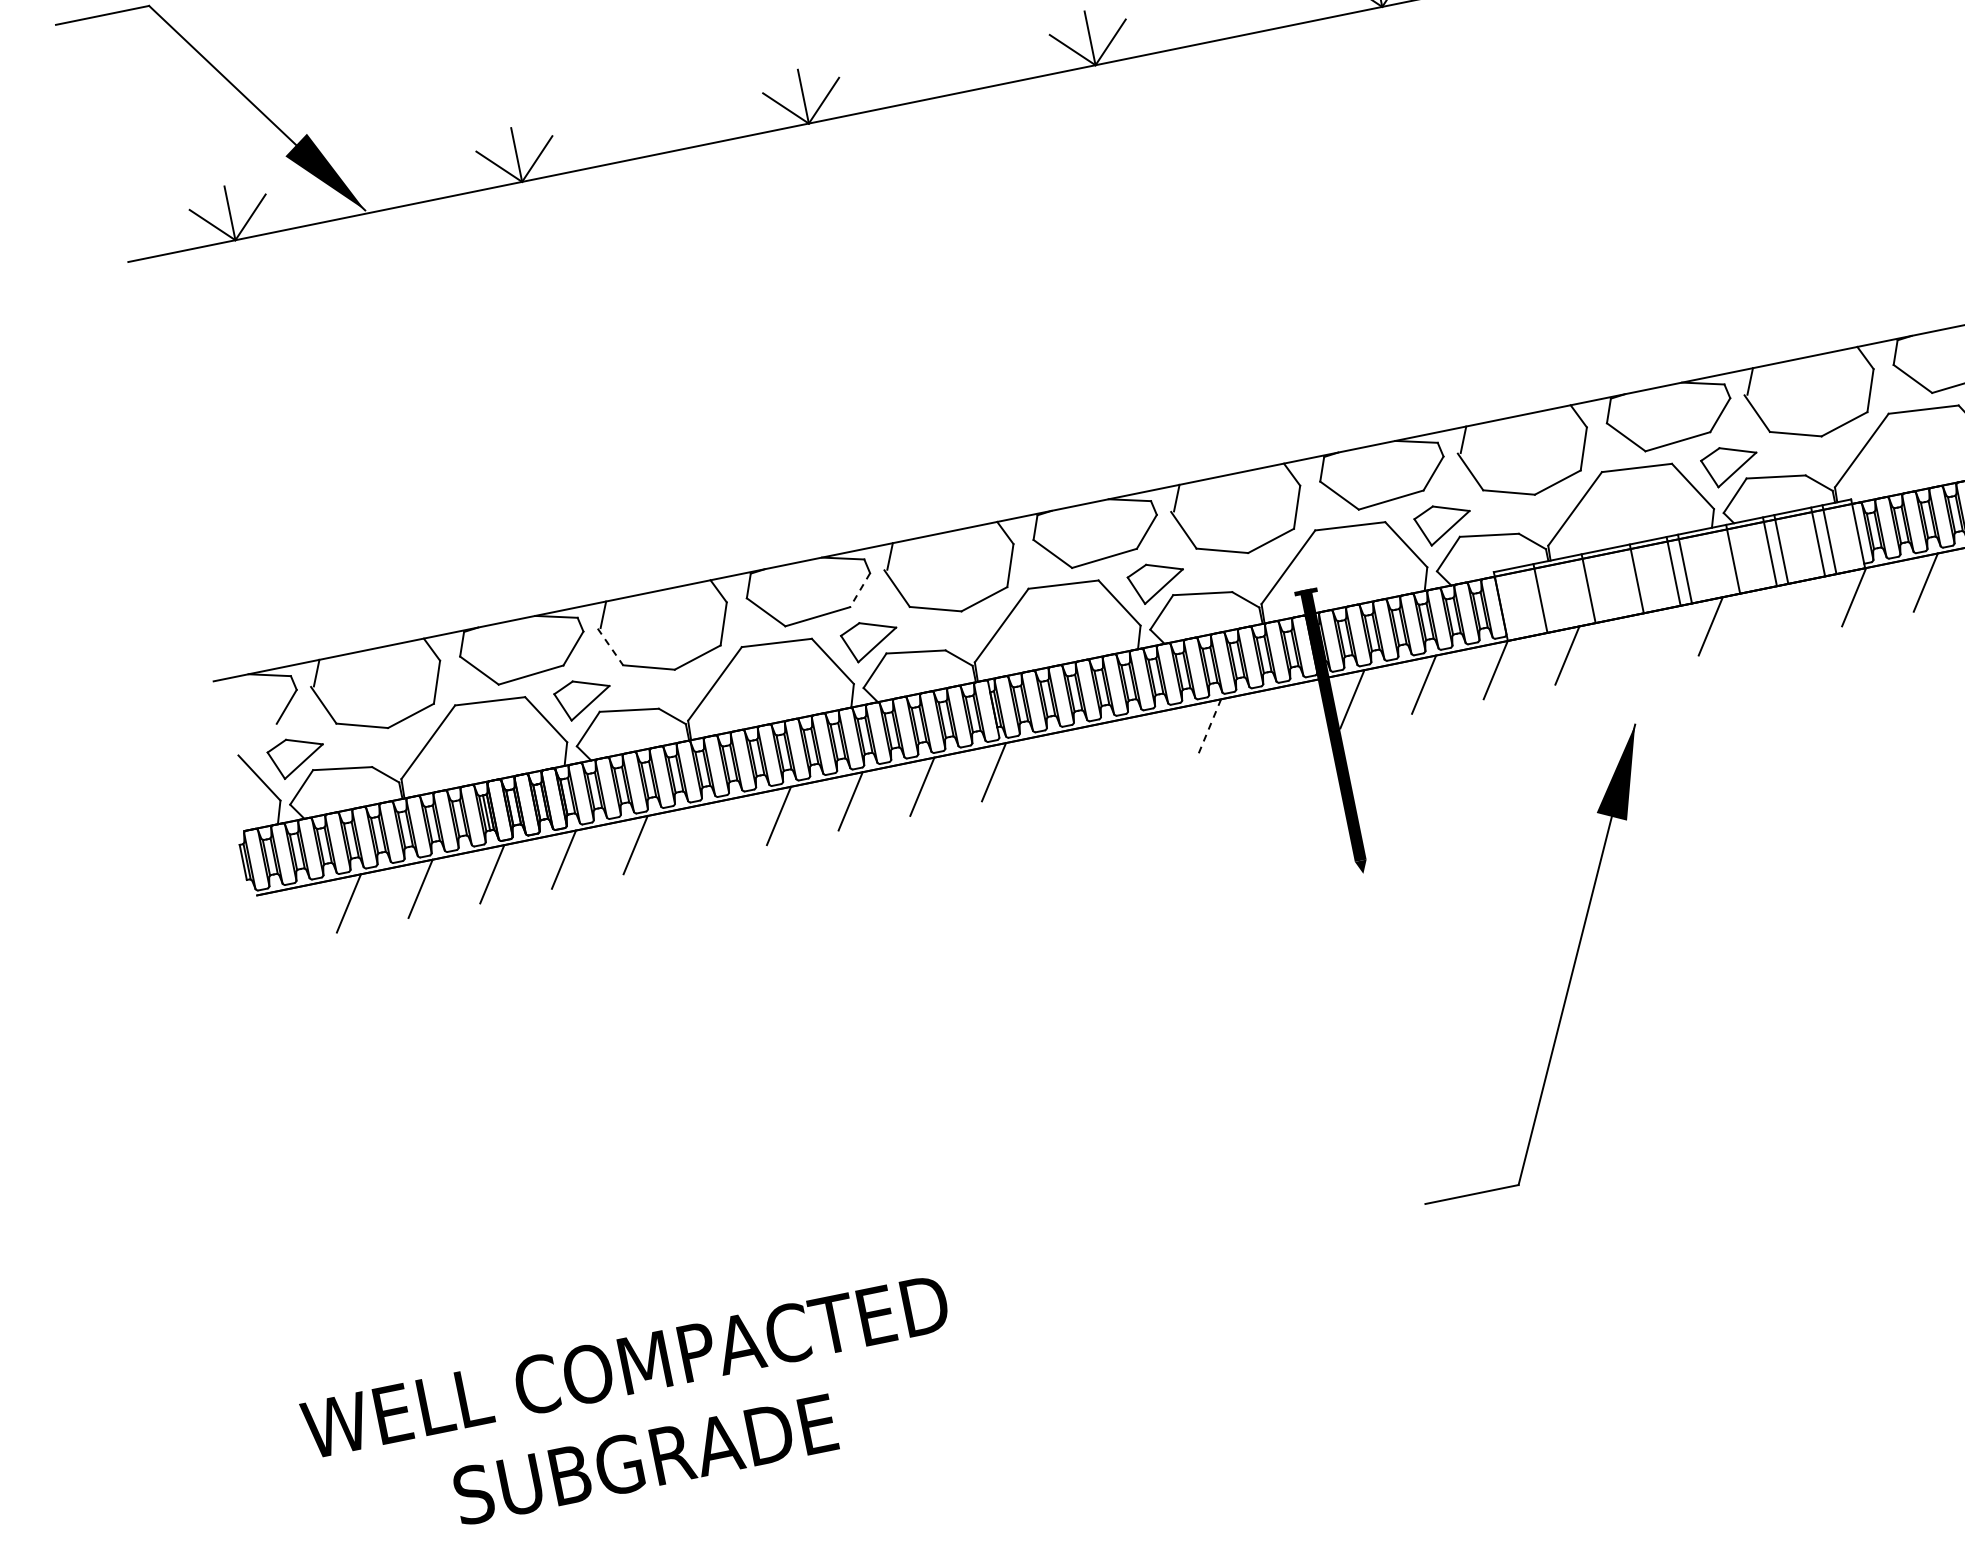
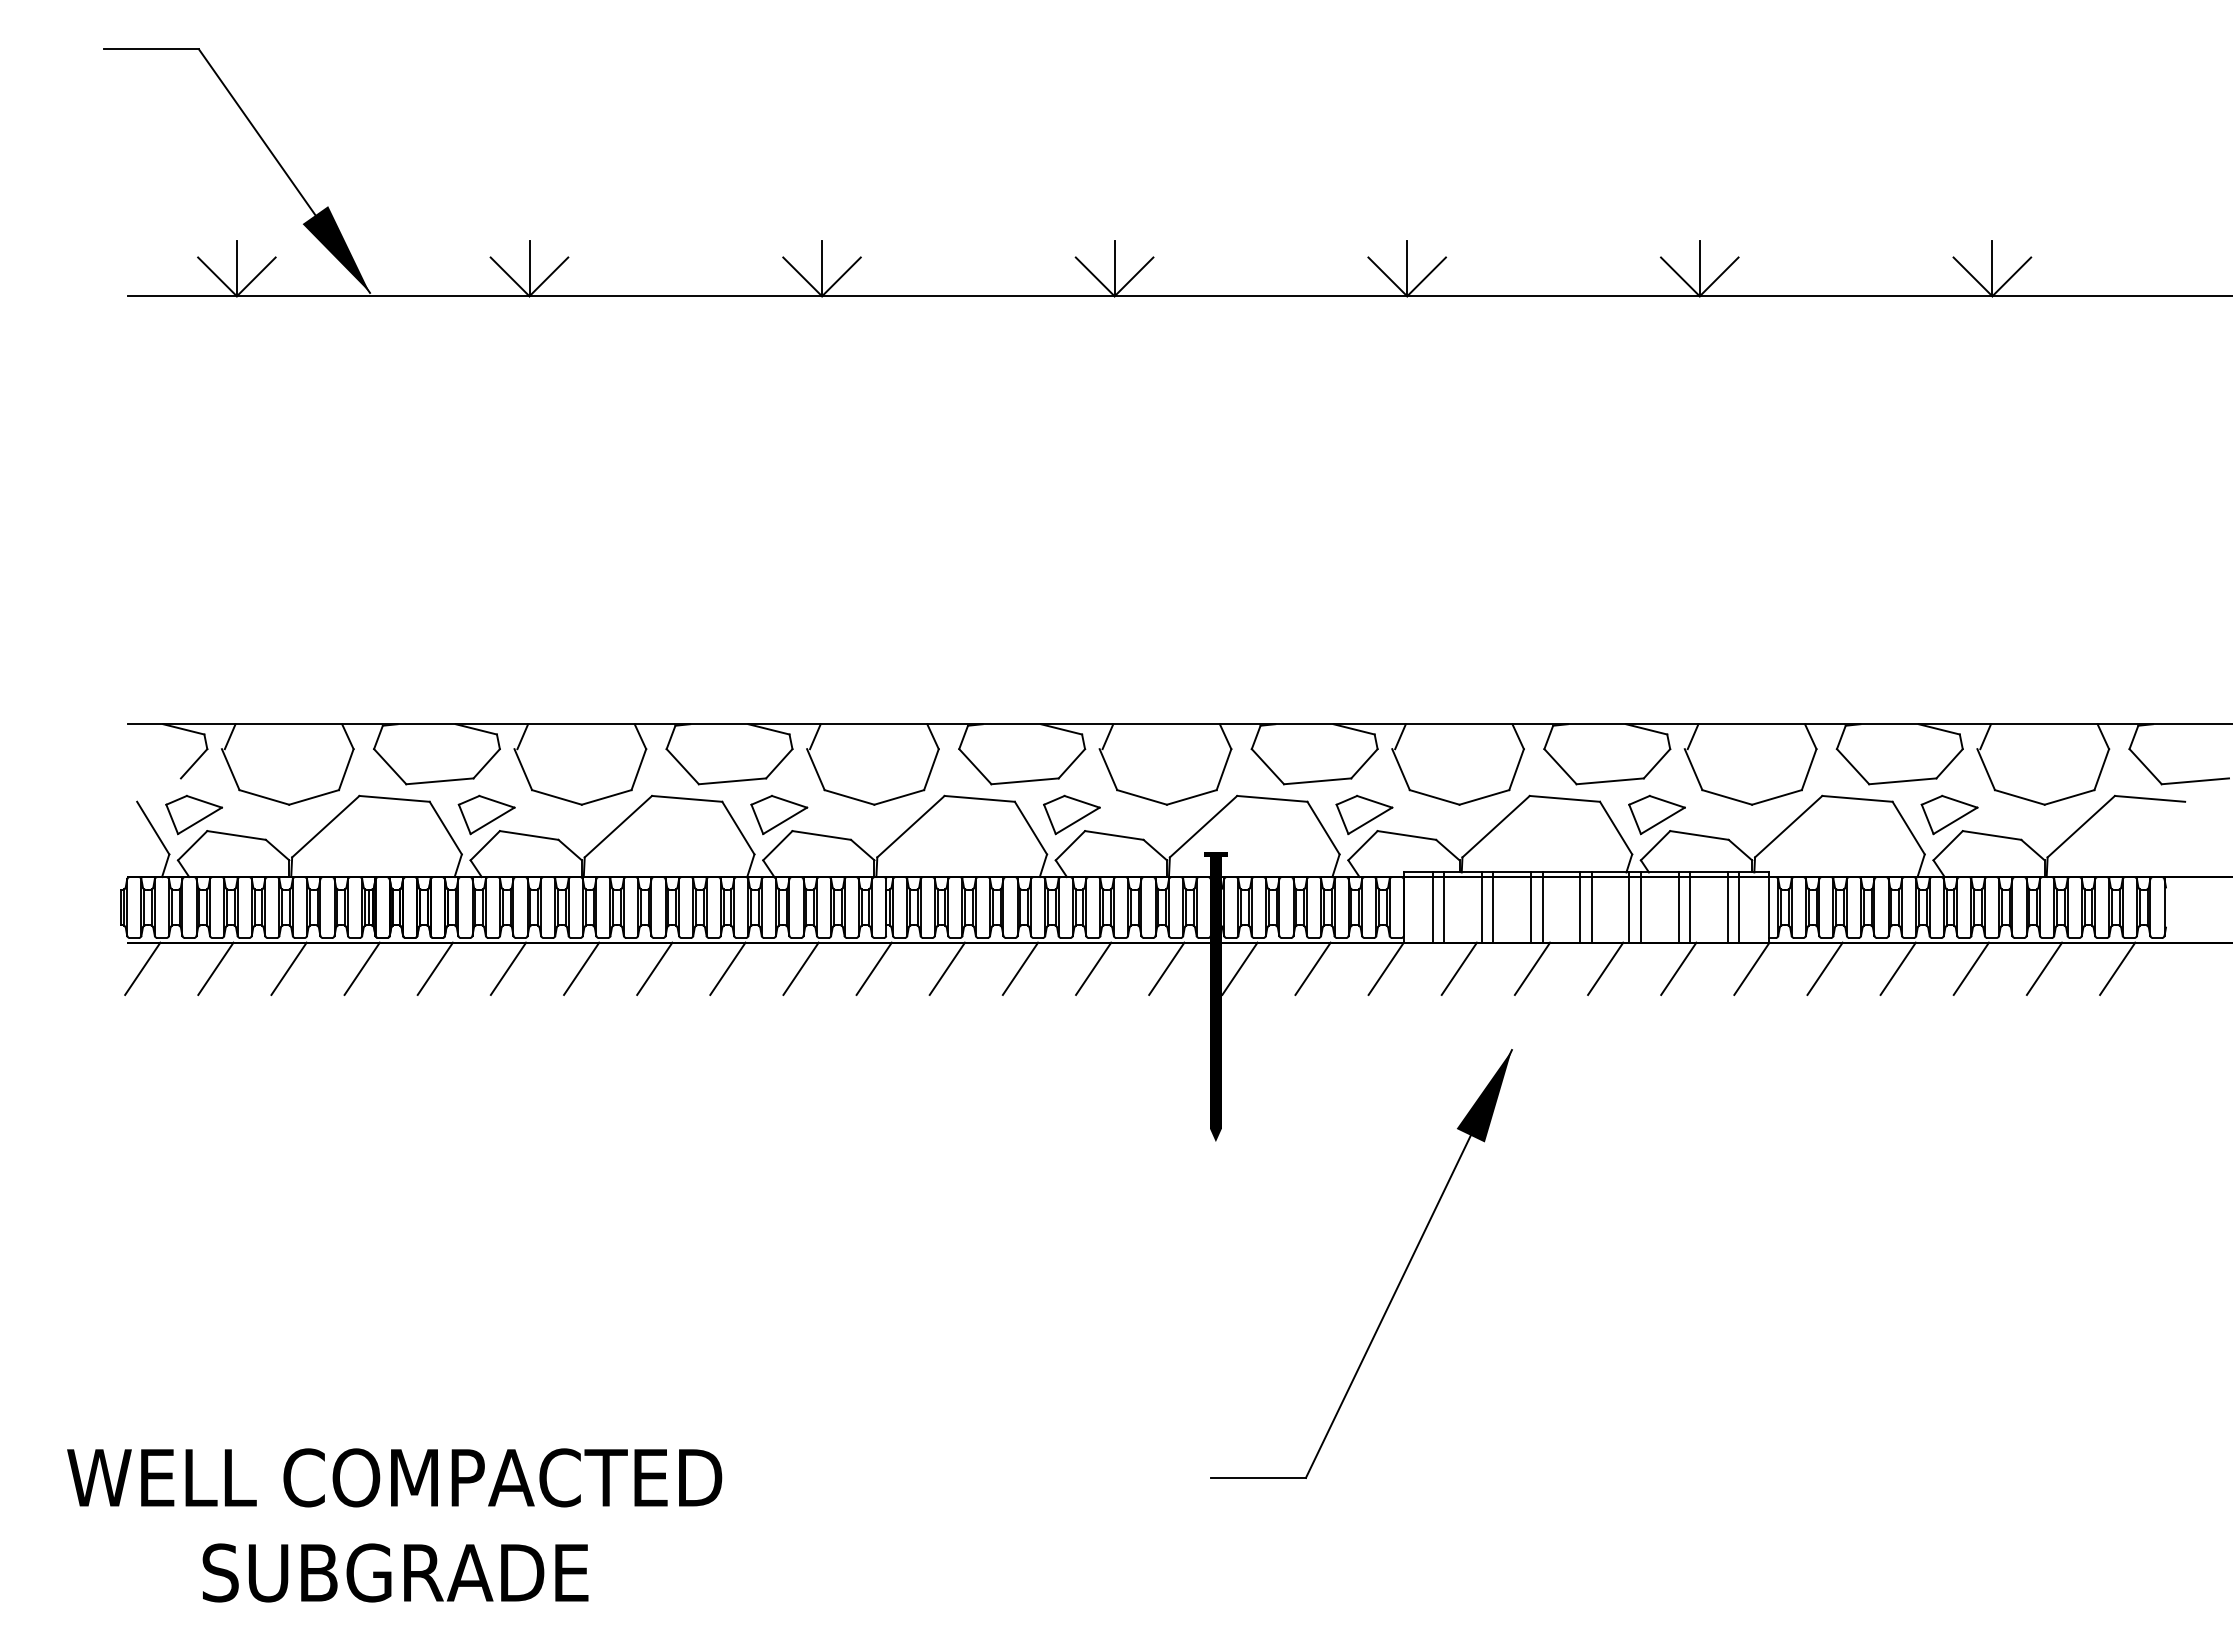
line: (1721, 561) -> (1629, 907), added
line: (1625, 581) -> (1531, 907), added
line: (860, 589) -> (779, 763), dashed -> solid
line: (1576, 591) -> (1481, 907), added
line: (1528, 600) -> (1432, 907), added
line: (1782, 611) -> (1678, 968), added
line: (1639, 640) -> (1532, 968), added
line: (610, 647) -> (523, 770), dashed -> solid
line: (1280, 713) -> (1166, 968), added
line: (1208, 728) -> (1093, 968), dashed -> solid
line: (1137, 742) -> (1020, 968), added
line: (1064, 757) -> (946, 968), added
line: (707, 830) -> (581, 968), added
line: (276, 917) -> (142, 968), added

